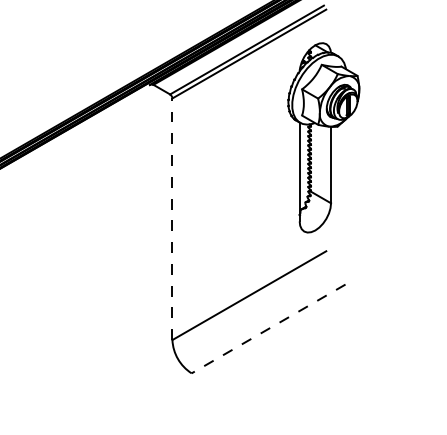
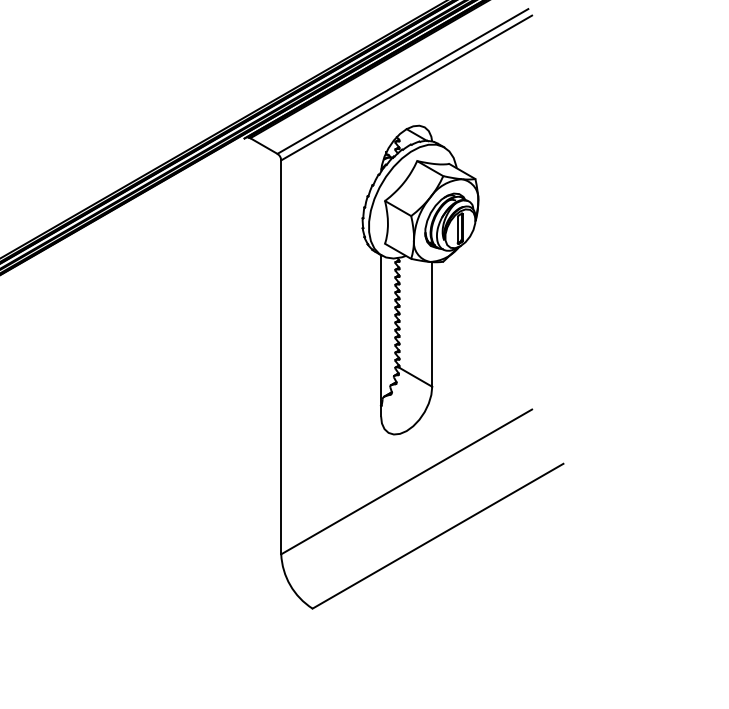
part: (323, 137) -> (419, 279), moved
line: (172, 219) -> (281, 357), dashed -> solid
line: (268, 328) -> (437, 535), dashed -> solid

